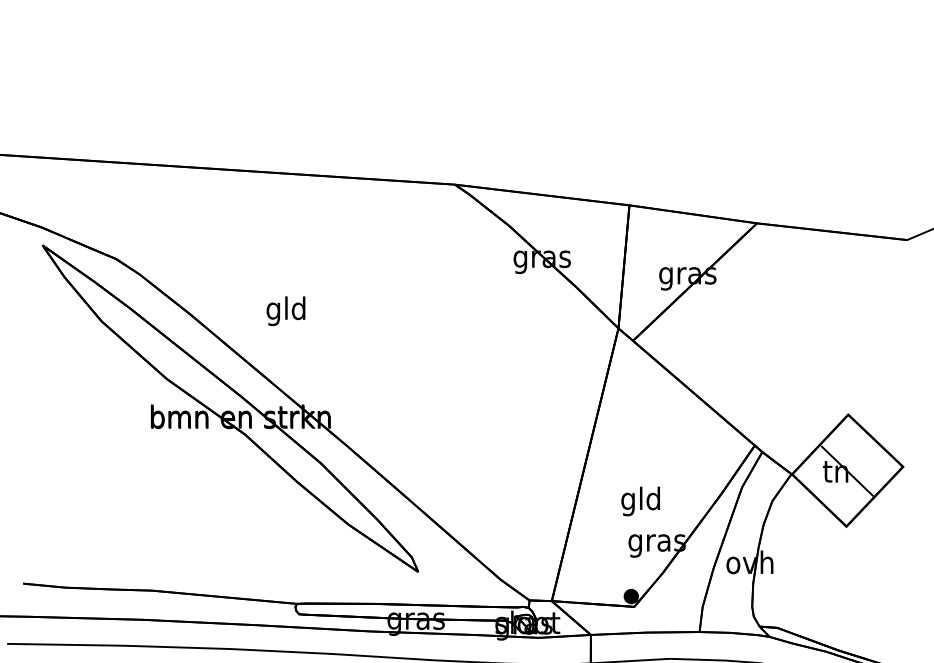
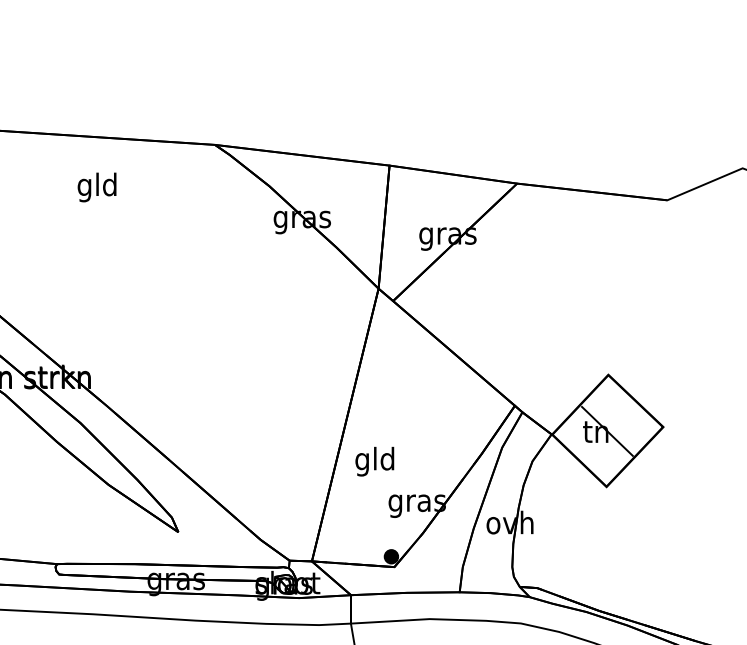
text: (285, 311) -> (96, 187), moved
text: (640, 501) -> (374, 461), moved

